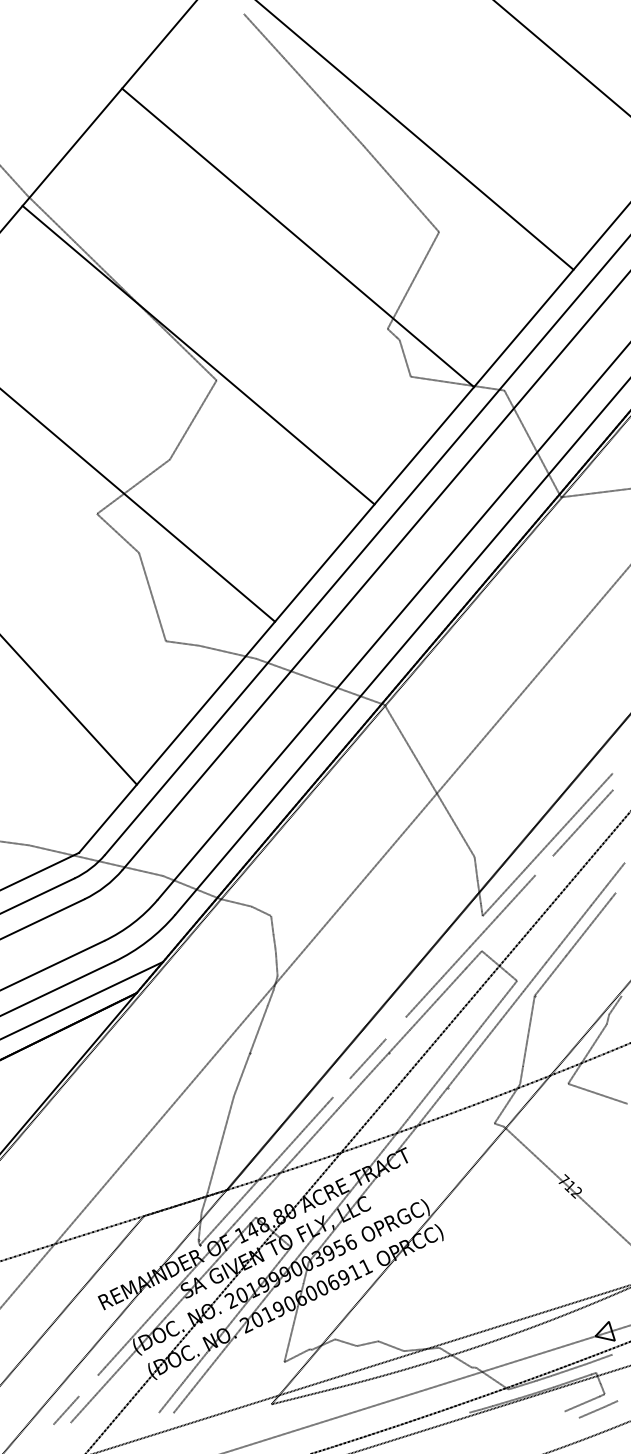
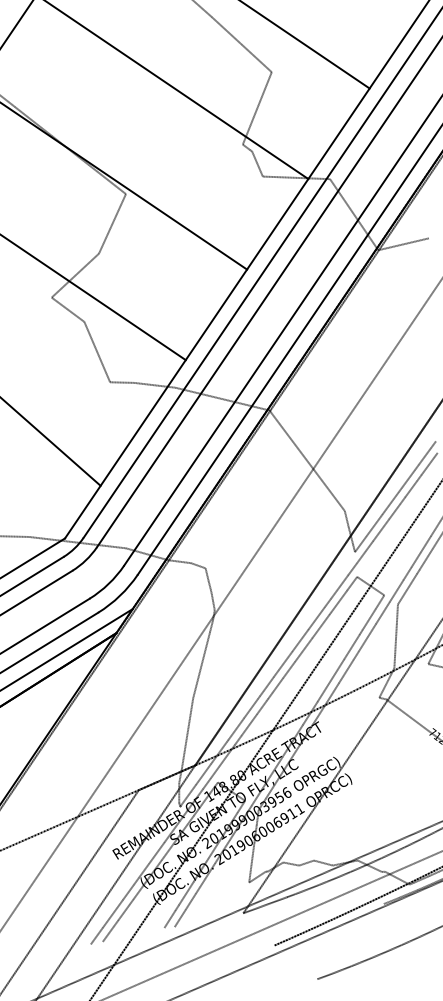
line: (543, 865) -> (394, 511), added
line: (395, 1027) -> (302, 637), added
line: (341, 1087) -> (268, 684), added
line: (88, 1385) -> (112, 914), added

